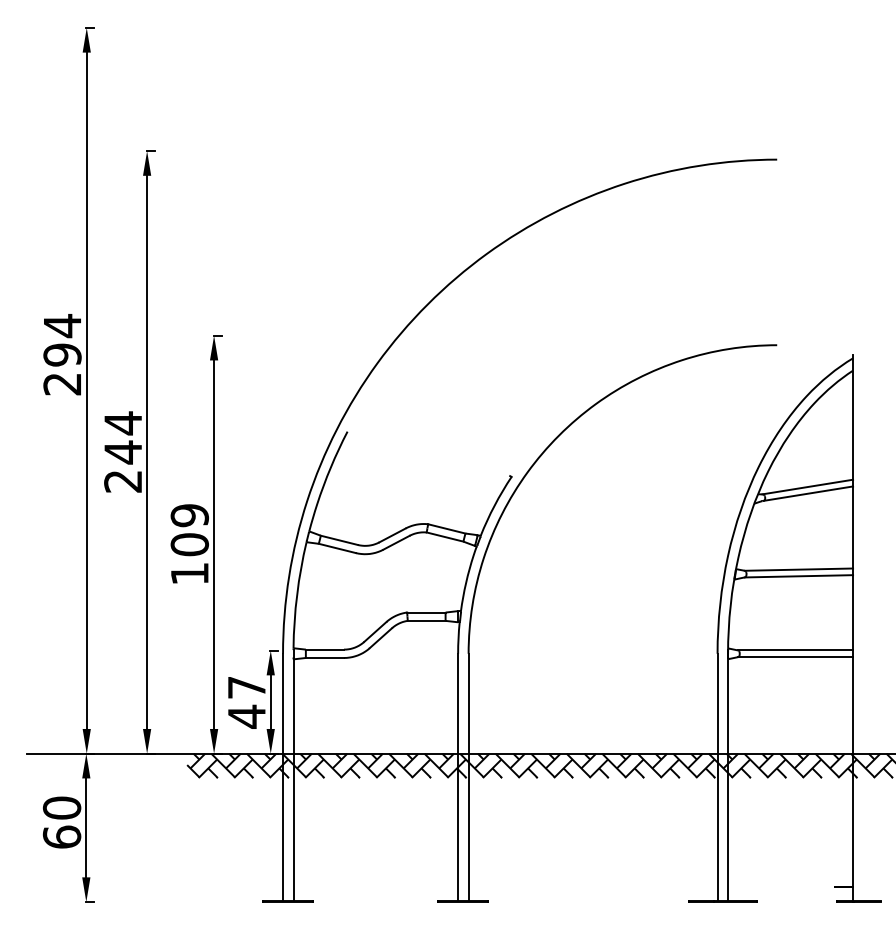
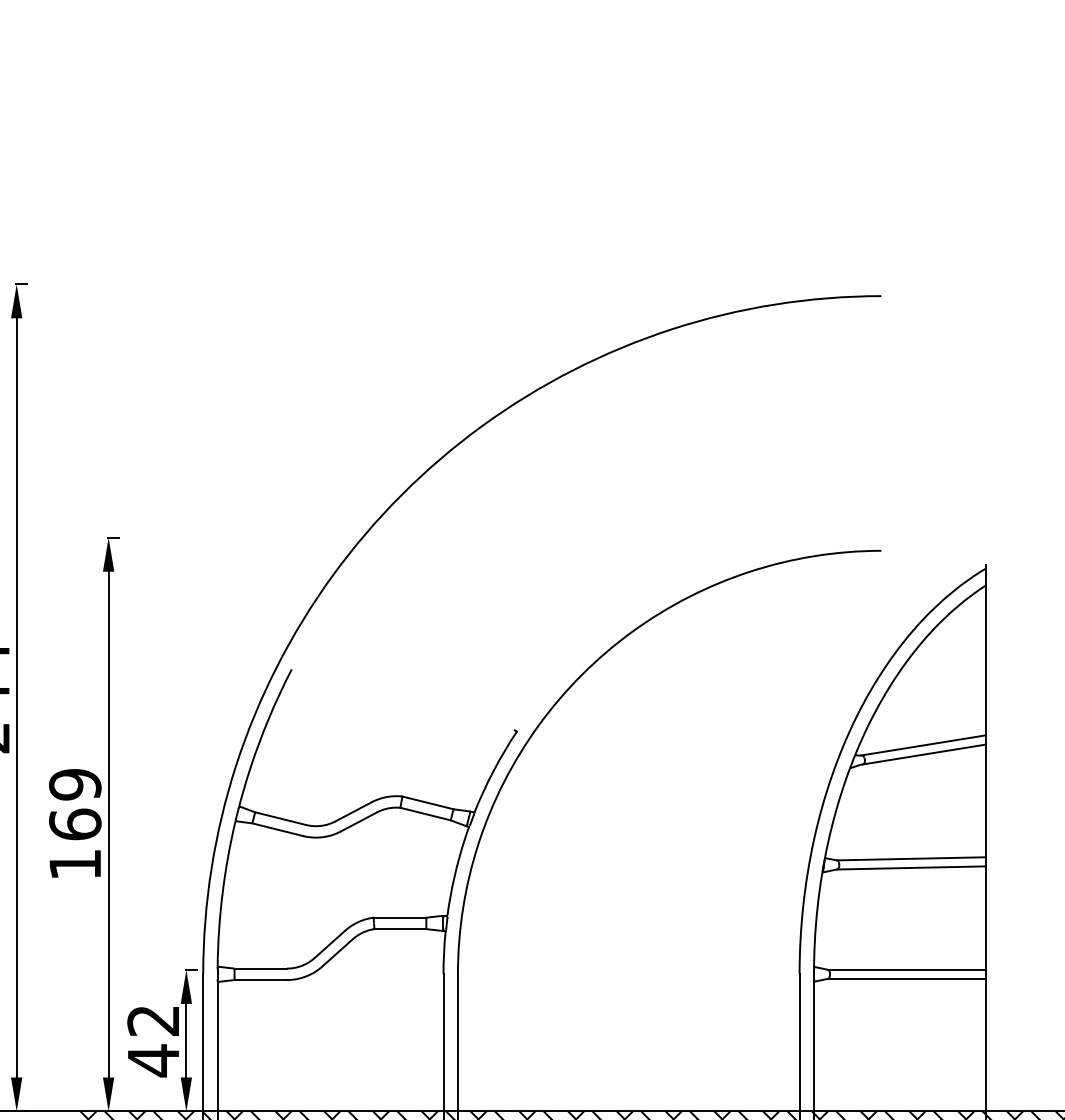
text: (189, 544) -> (74, 824), 109 -> 169
text: (246, 687) -> (153, 1020), 47 -> 42

